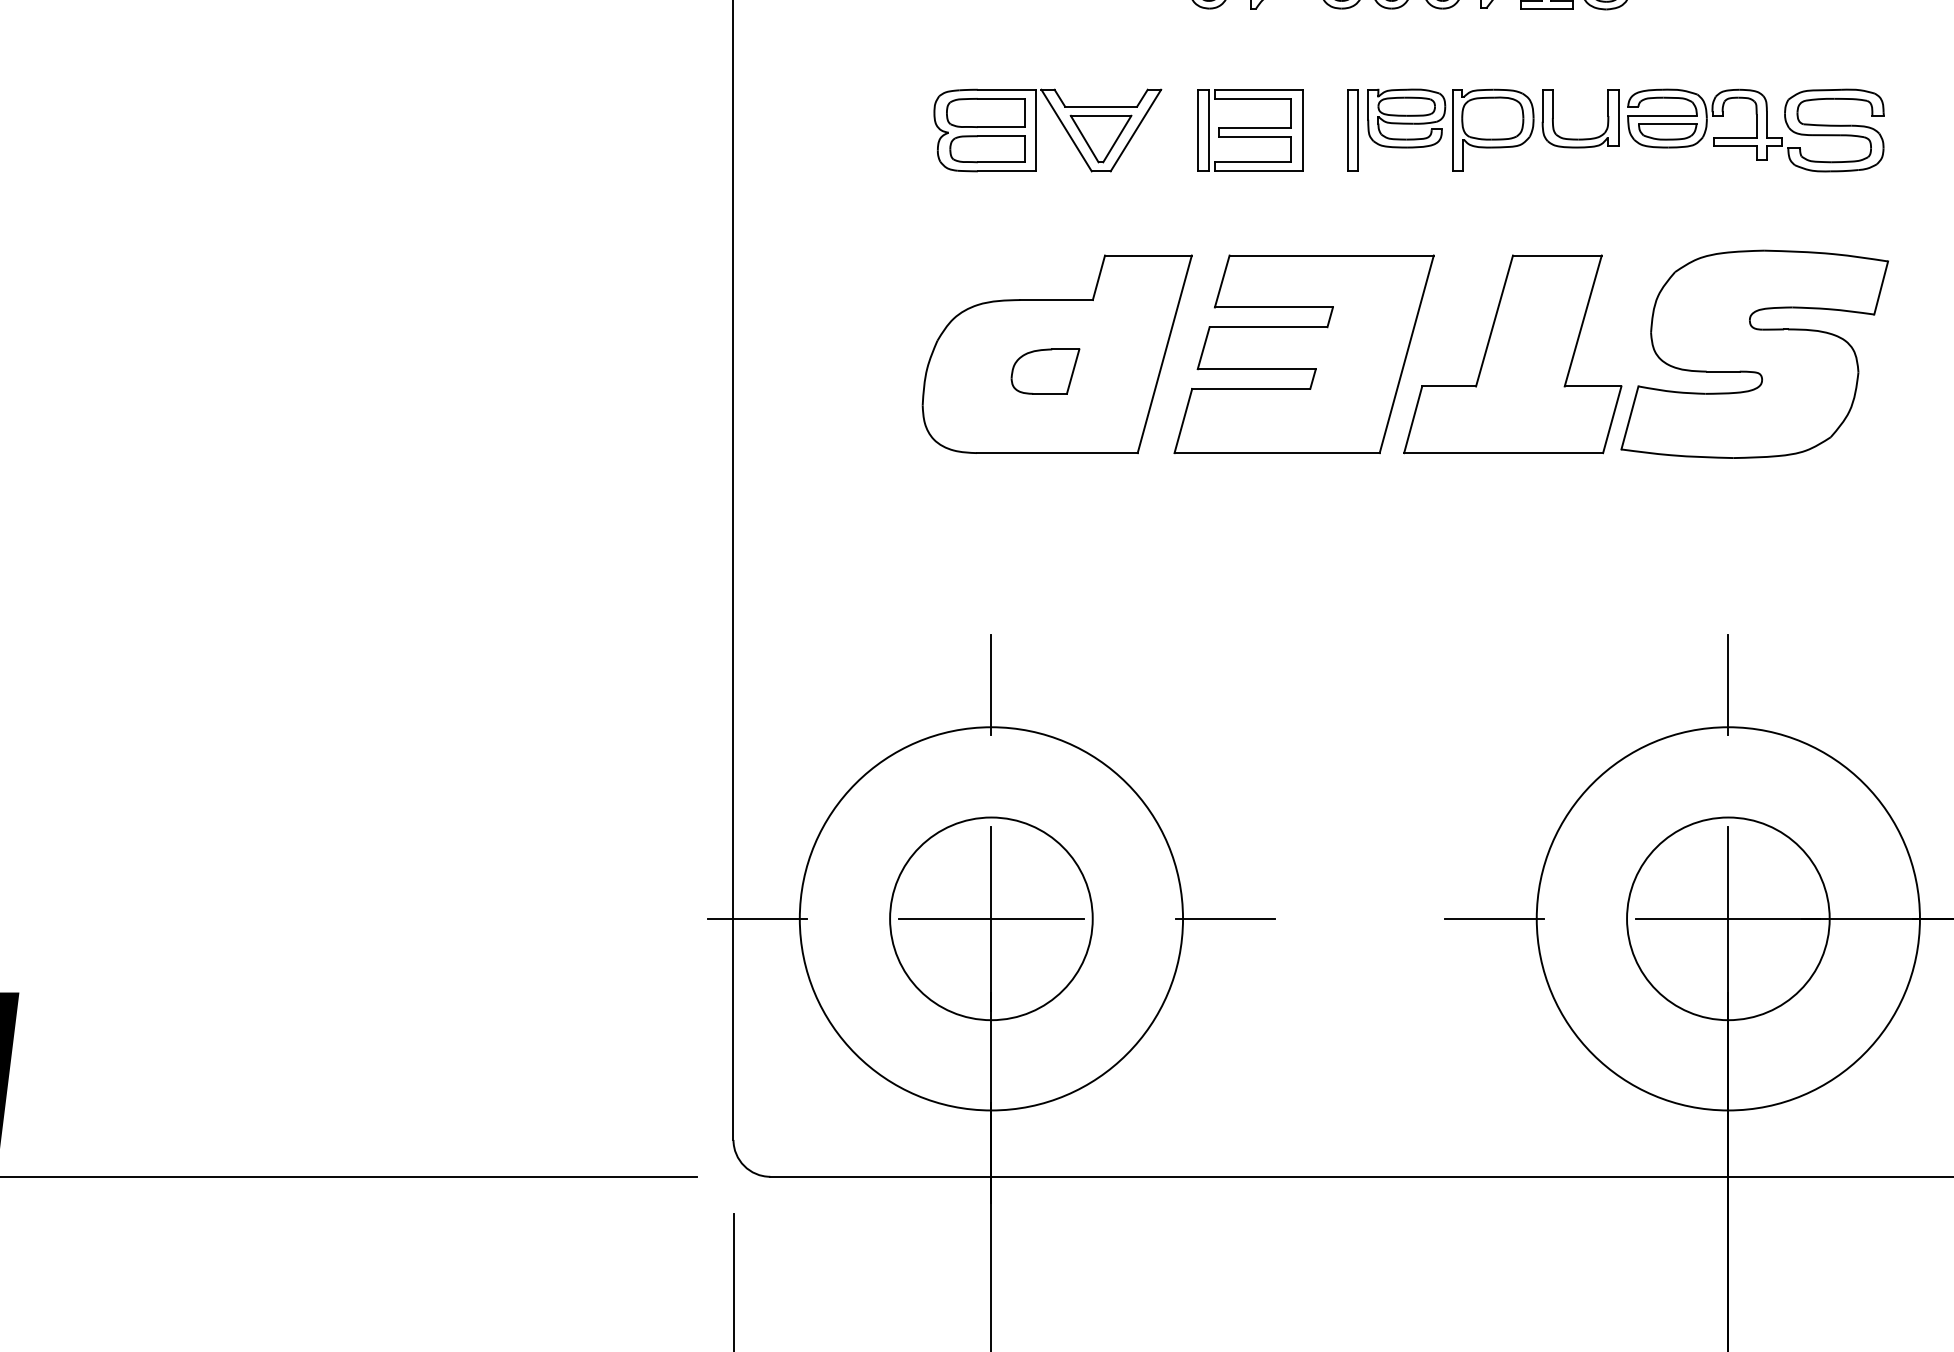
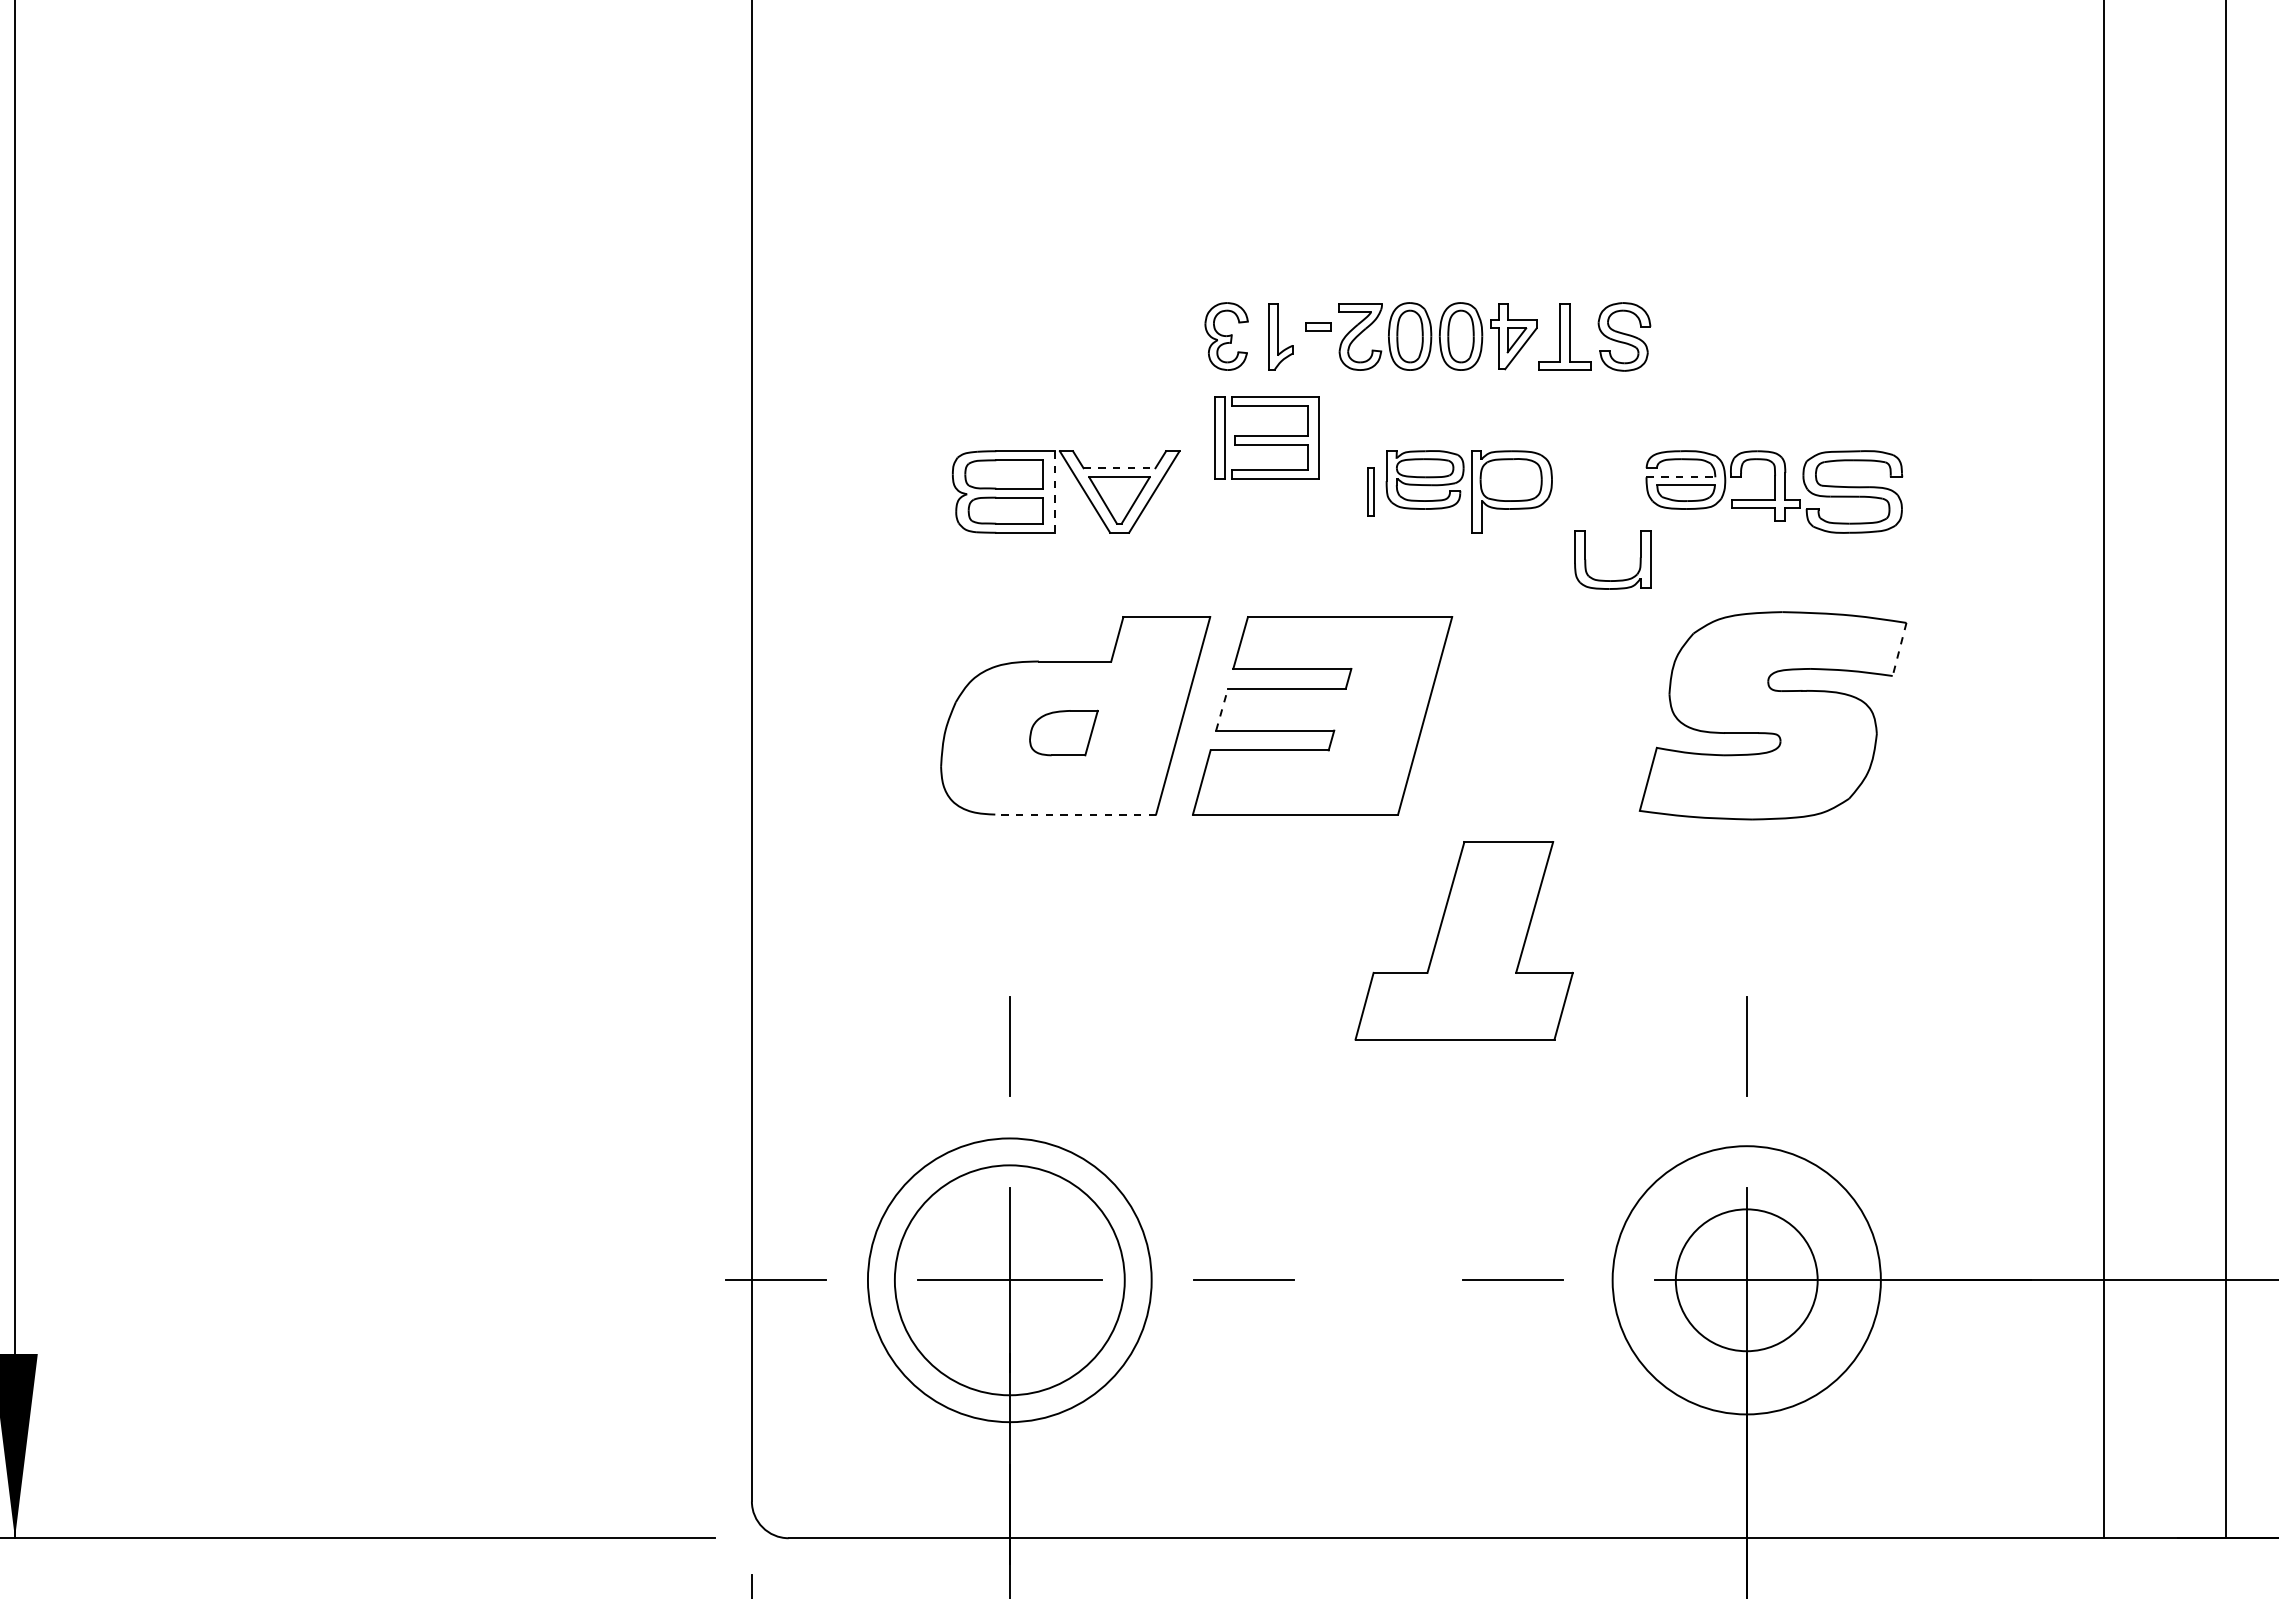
line: (1101, 107) -> (1119, 468), solid -> dashed
line: (1663, 116) -> (1681, 477), solid -> dashed
part: (1250, 130) -> (1266, 437), moved
part: (1352, 130) -> (1370, 491), size x0.6
line: (1036, 131) -> (1054, 492), solid -> dashed
part: (1585, 138) -> (1617, 579), moved
line: (1881, 288) -> (1899, 649), solid -> dashed
line: (1204, 348) -> (1222, 709), solid -> dashed
part: (1512, 354) -> (1463, 940), moved
line: (1057, 453) -> (1075, 814), solid -> dashed
circle: (991, 918) -> (1009, 1279), size x0.6
circle: (991, 918) -> (1009, 1279), size x1.4
circle: (1728, 918) -> (1746, 1279), size x0.7
circle: (1728, 918) -> (1746, 1279), size x0.7

